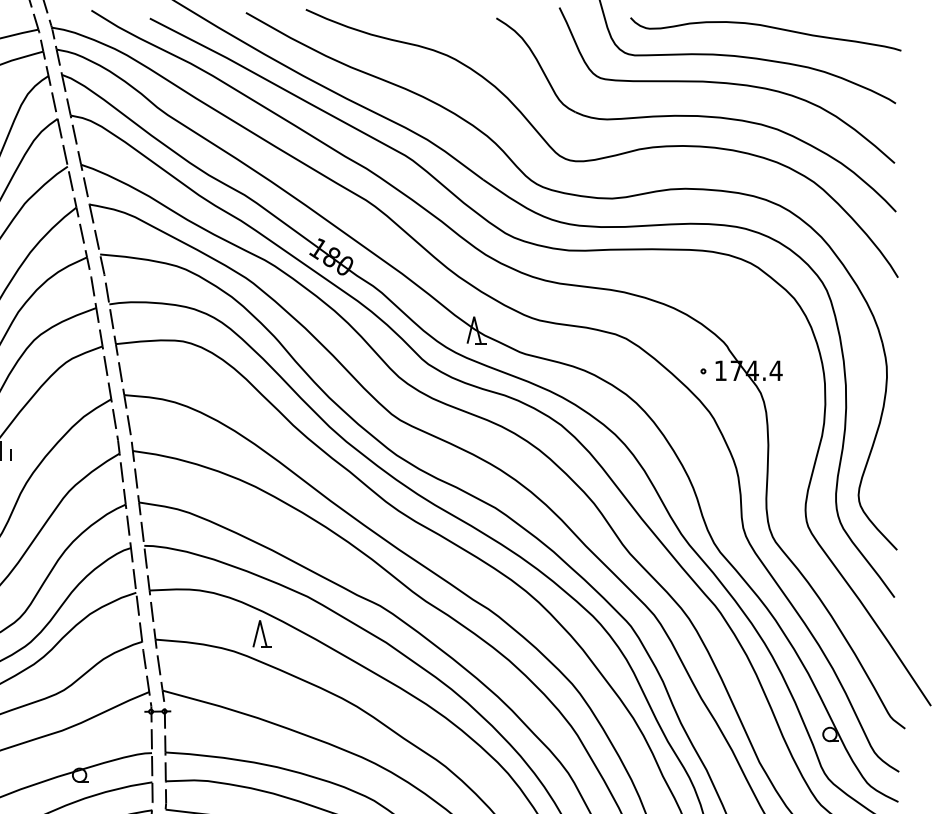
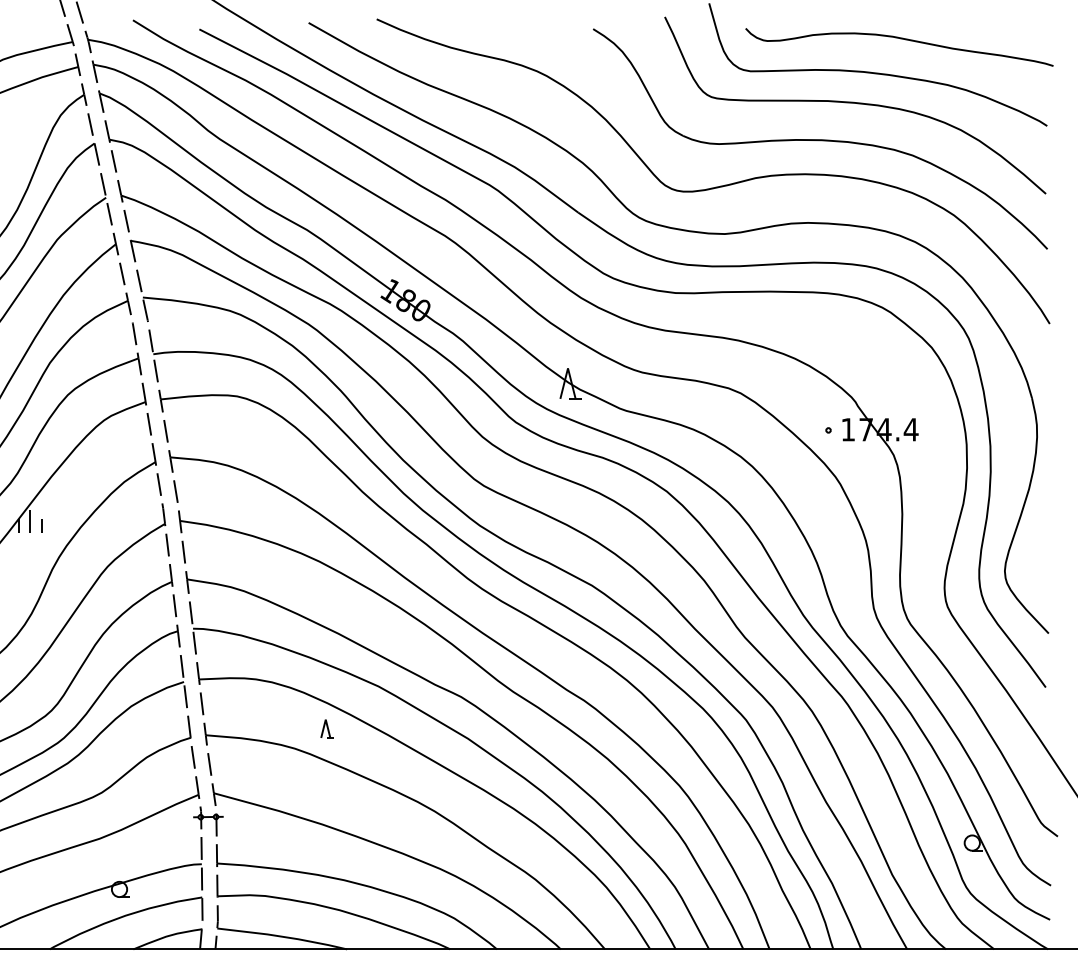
part: (262, 633) -> (327, 728), size x0.6

